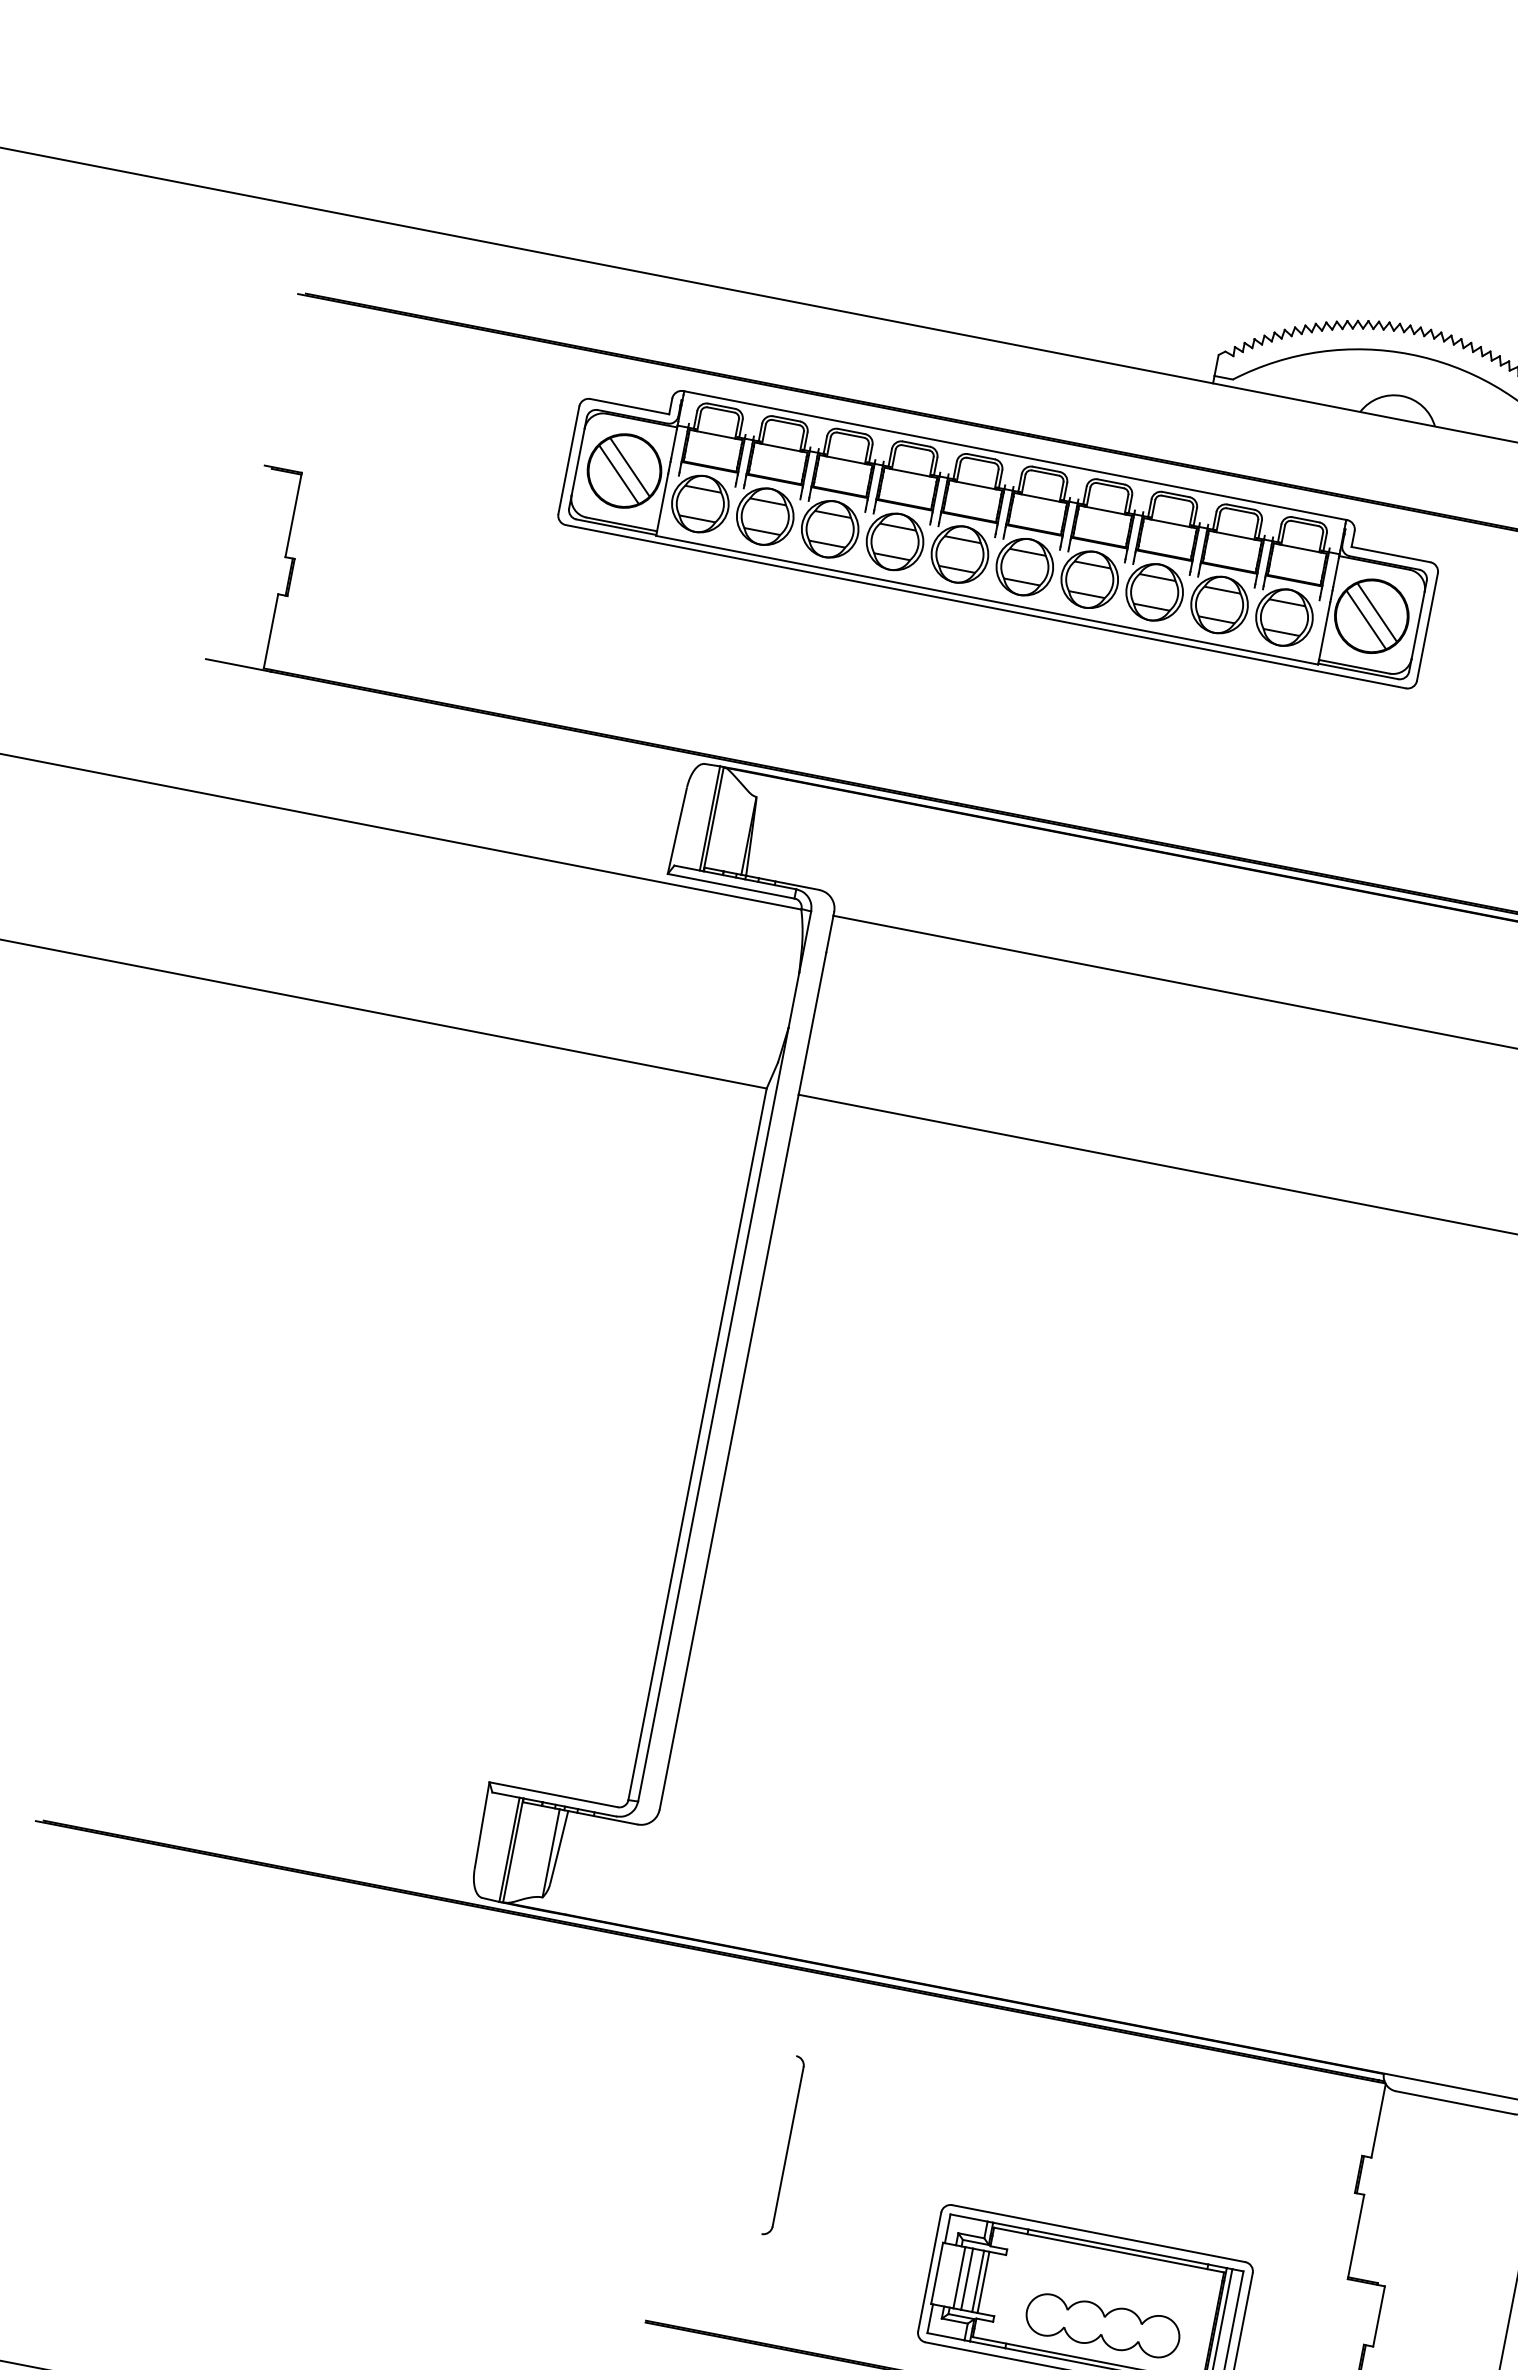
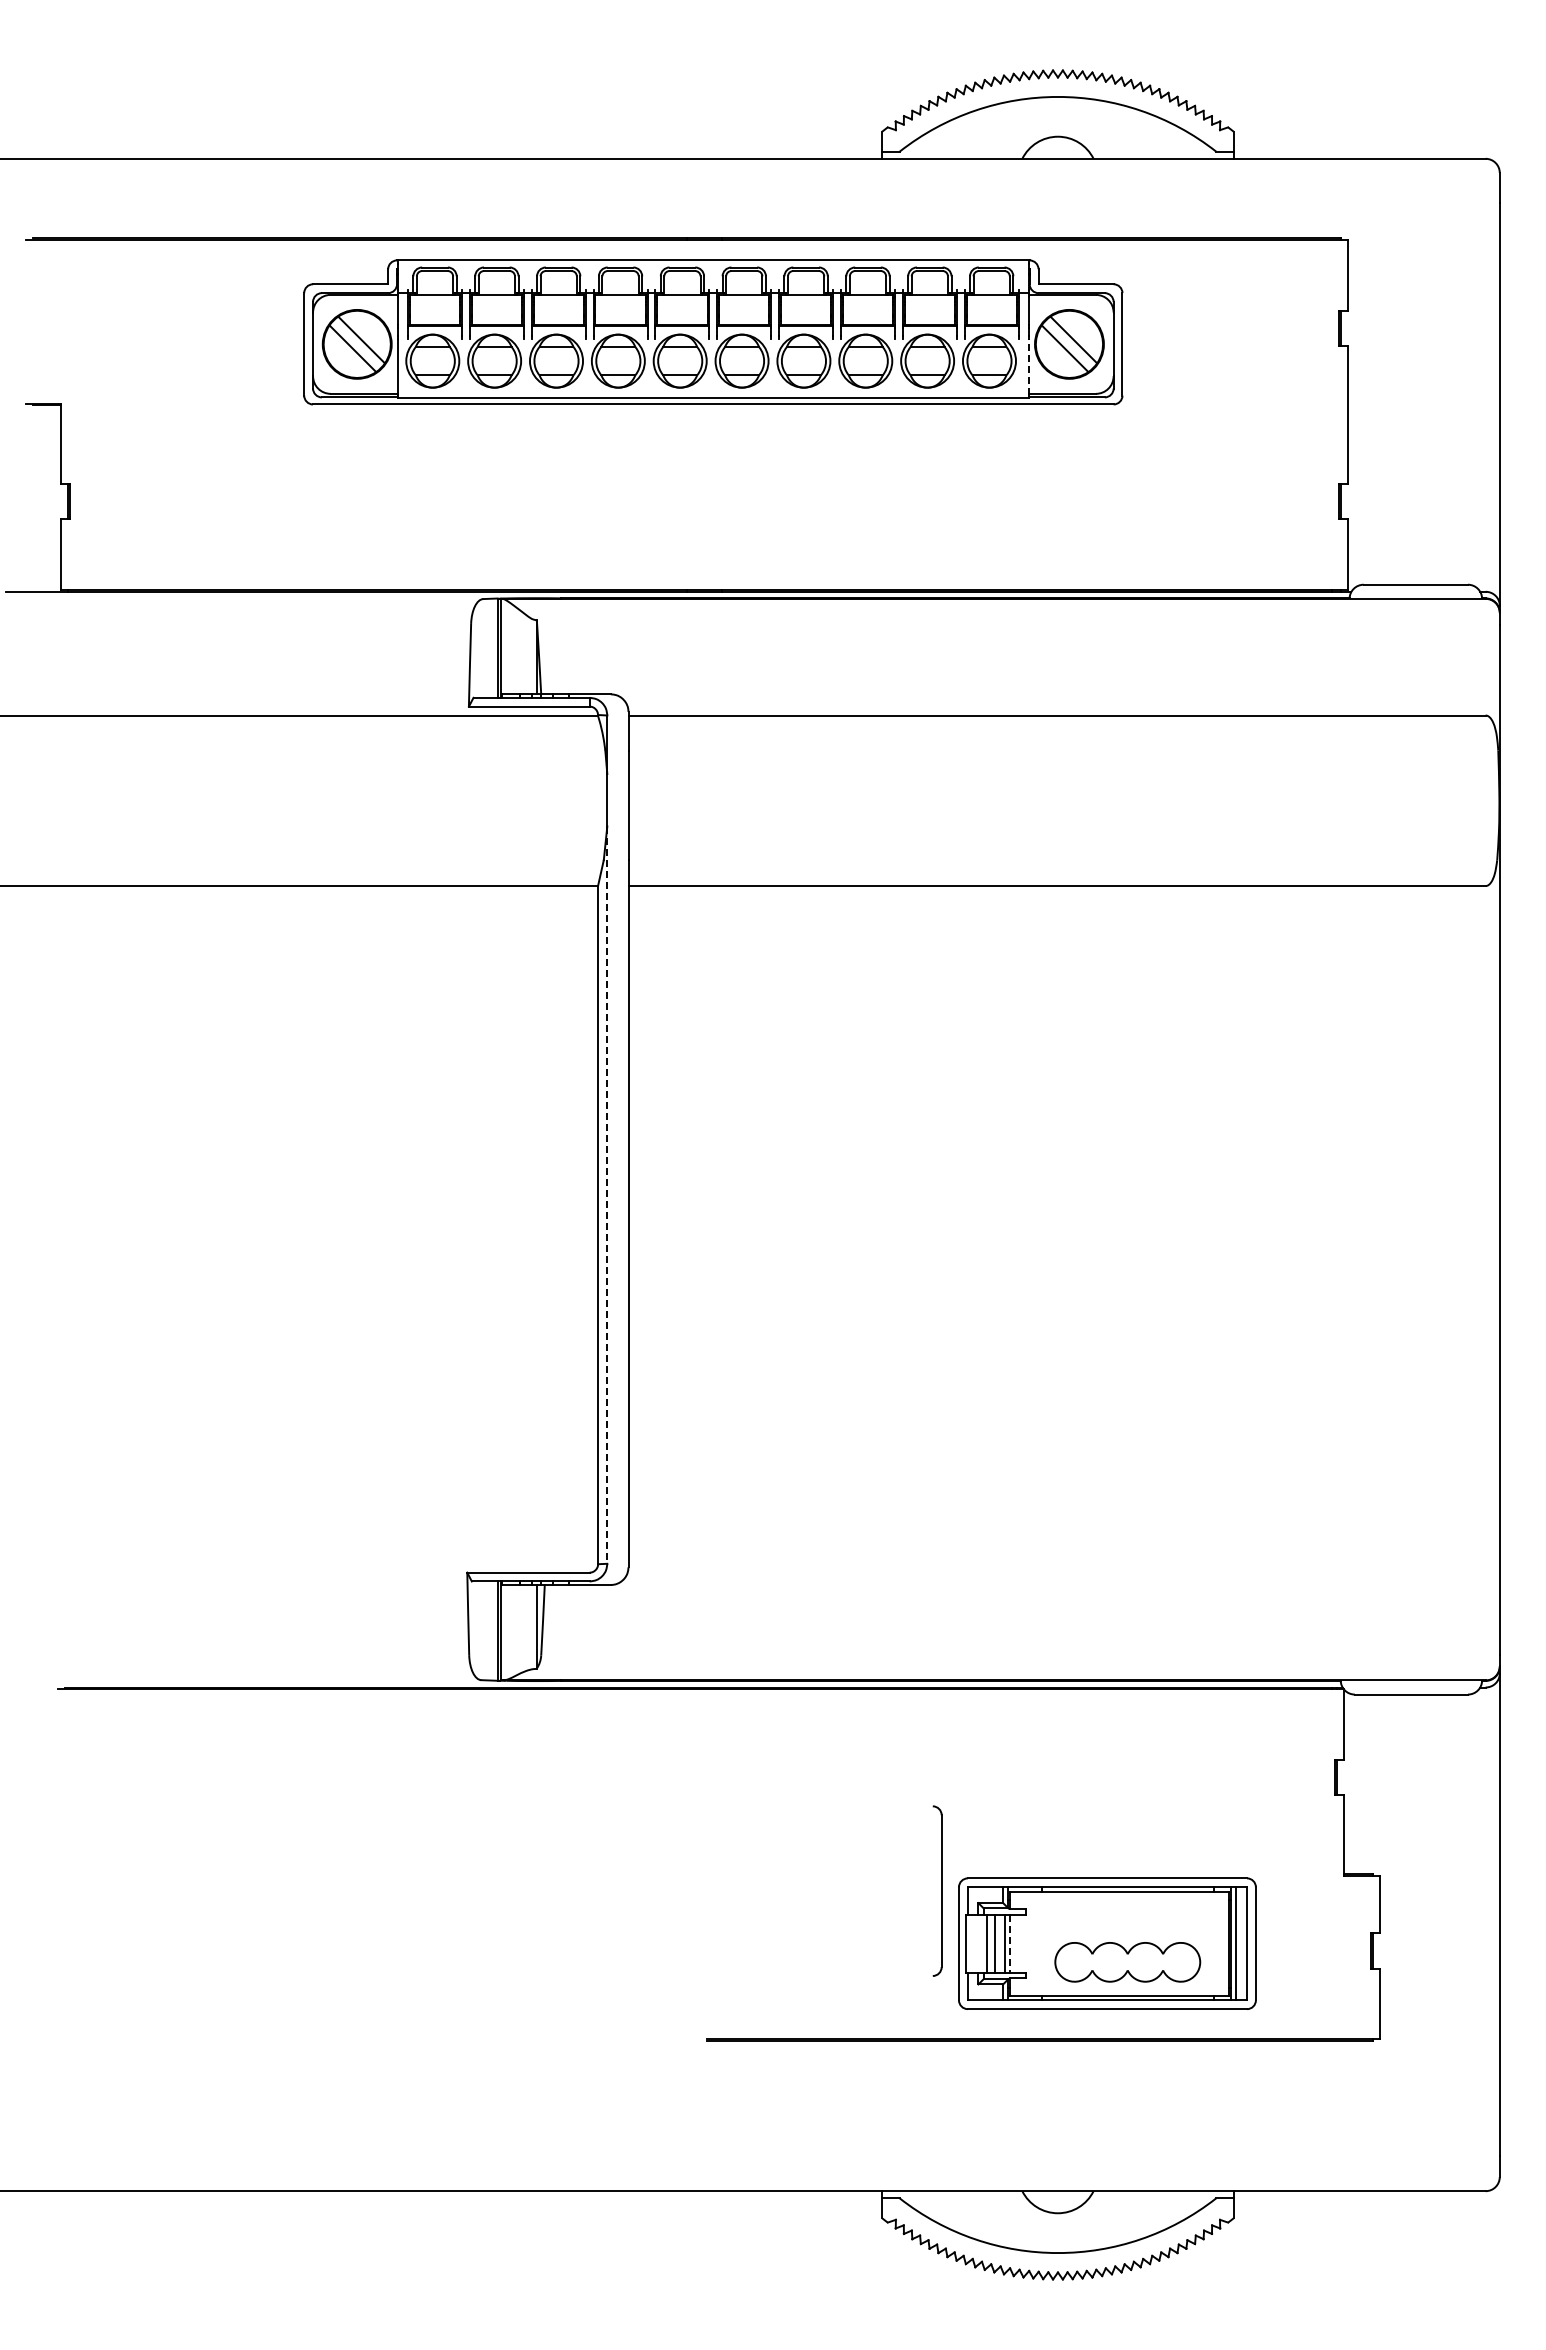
line: (1324, 631) -> (1028, 366), solid -> dashed
line: (713, 1415) -> (607, 1195), solid -> dashed
part: (783, 2145) -> (937, 1890), moved
line: (983, 2283) -> (1010, 1944), solid -> dashed

